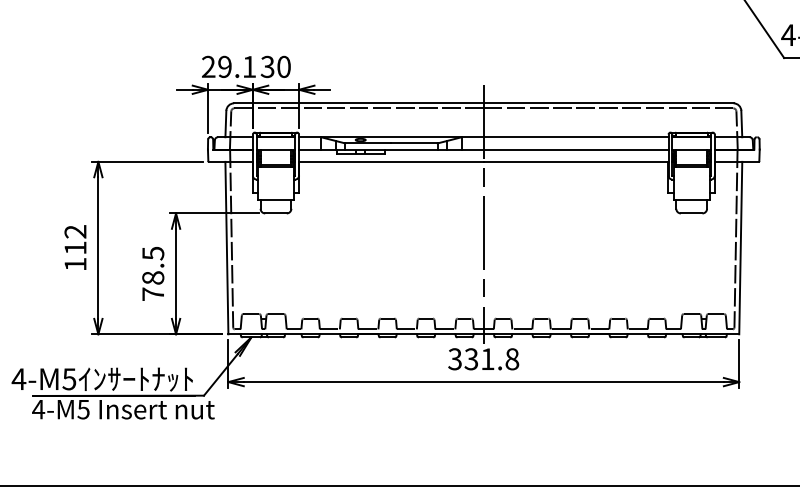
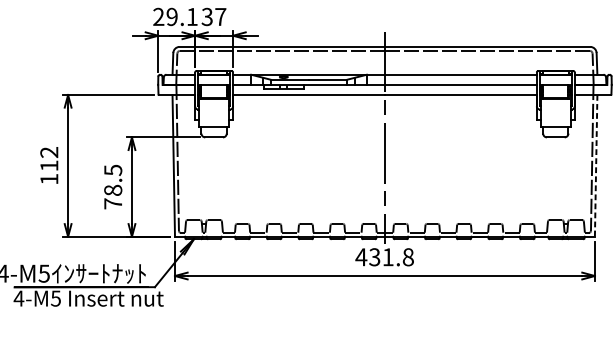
text: (283, 66) -> (220, 16), 30 -> 37
line: (740, 248) -> (595, 166), solid -> dashed
text: (454, 359) -> (360, 257), 331.8 -> 431.8

